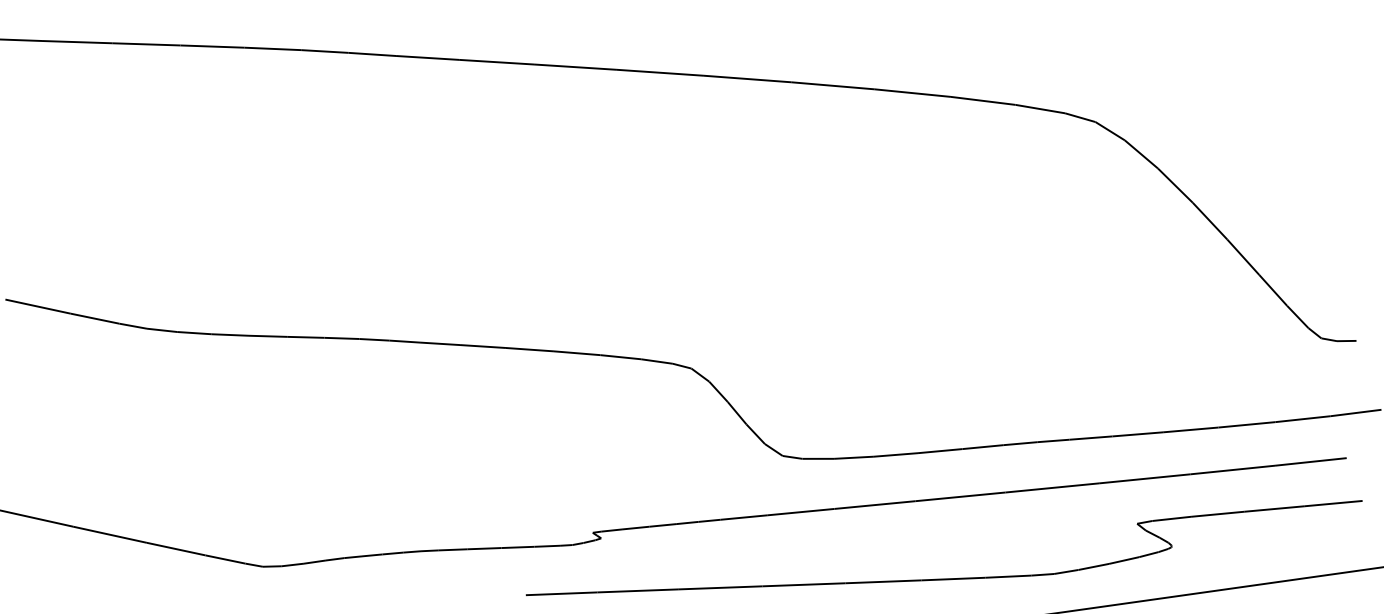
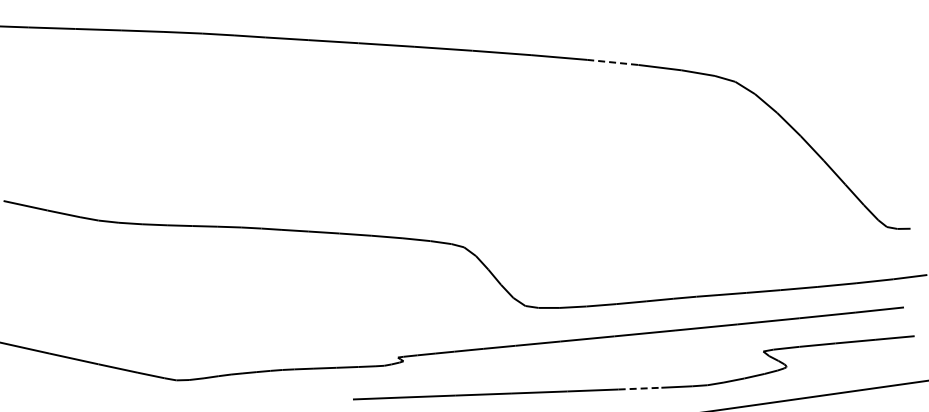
line: (912, 93) -> (612, 62), solid -> dashed
line: (954, 578) -> (640, 388), solid -> dashed

